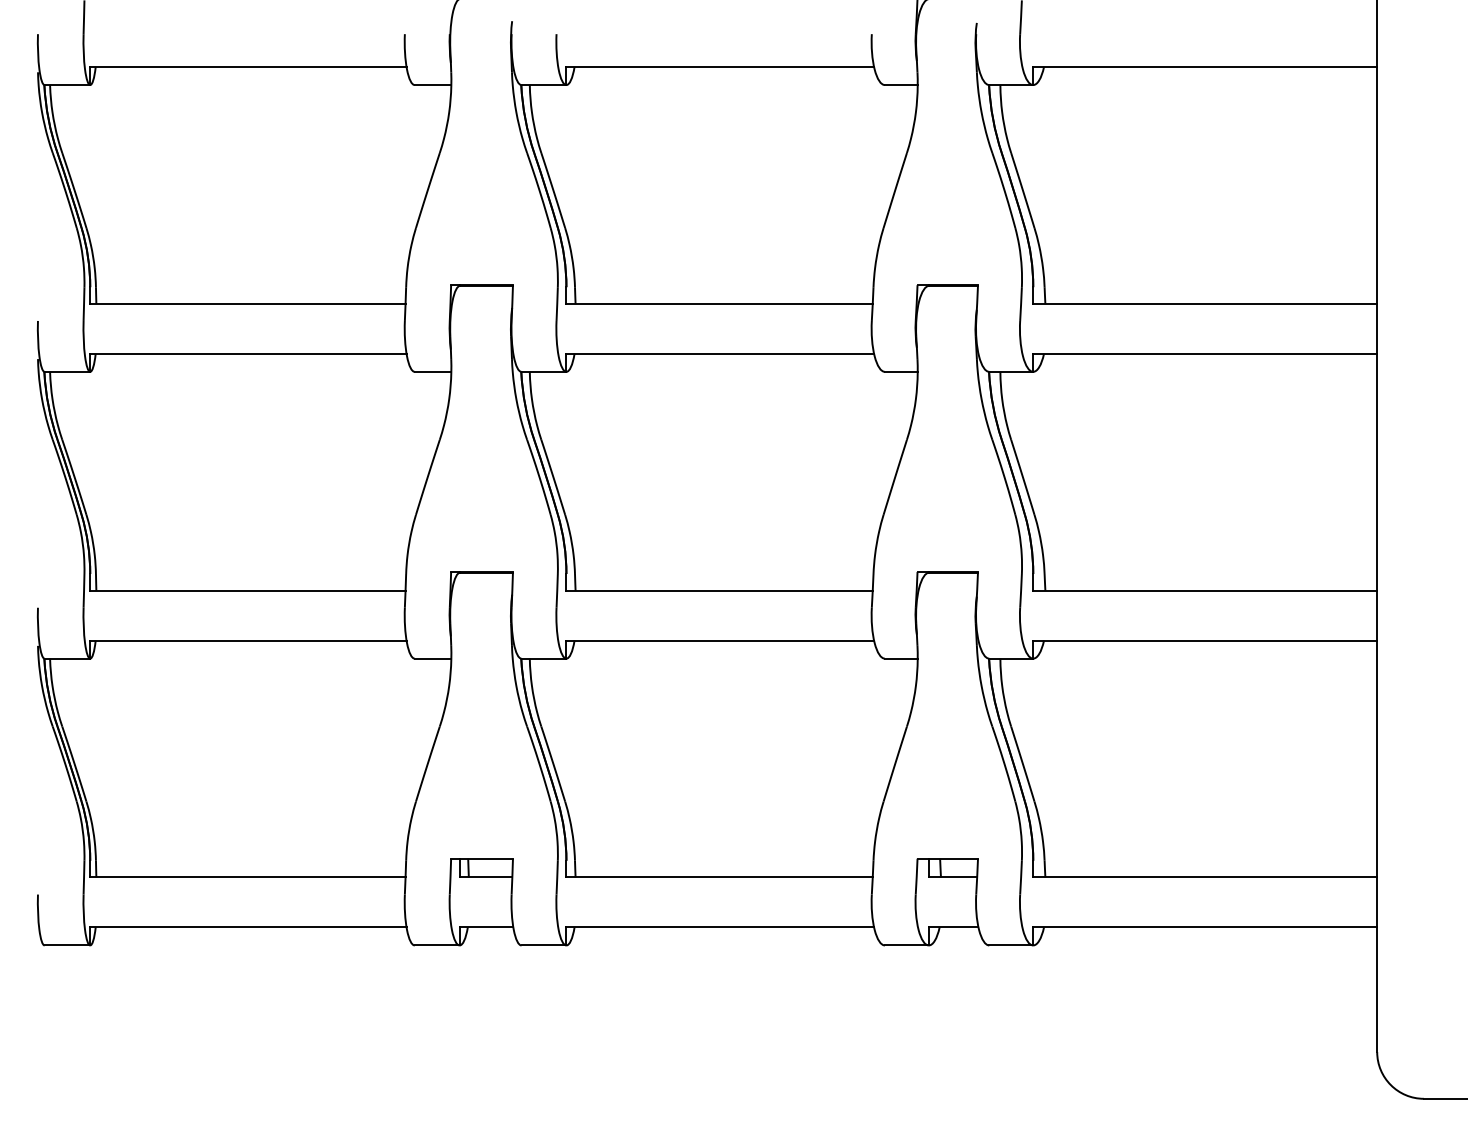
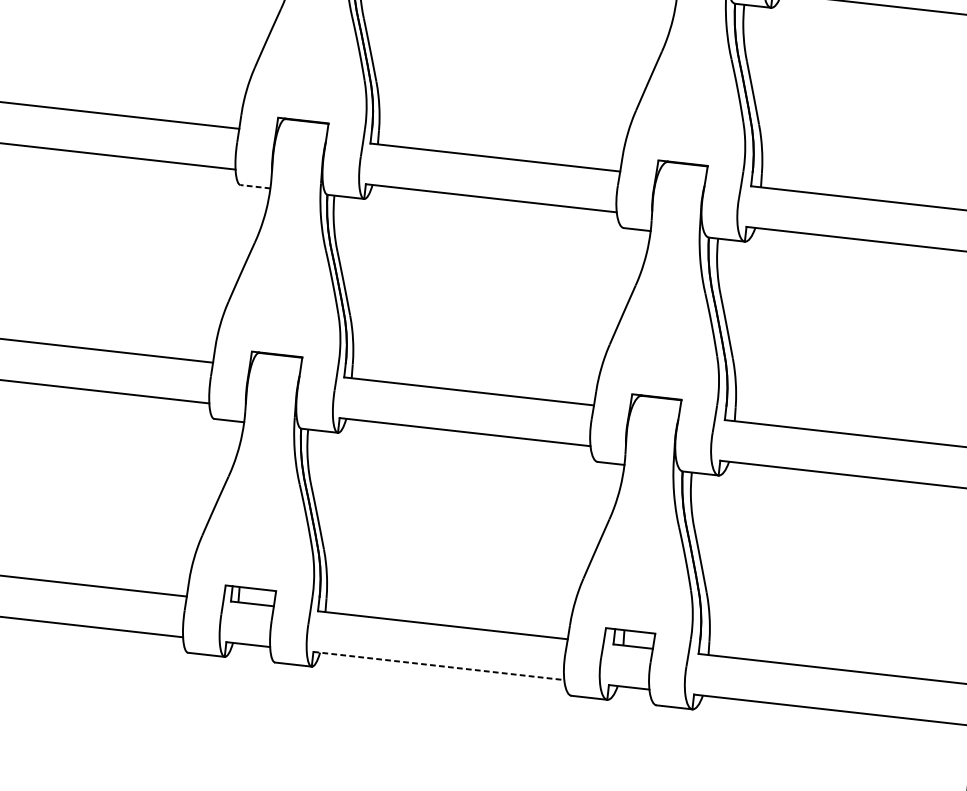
line: (432, 371) -> (255, 186), solid -> dashed
line: (720, 927) -> (439, 666), solid -> dashed

